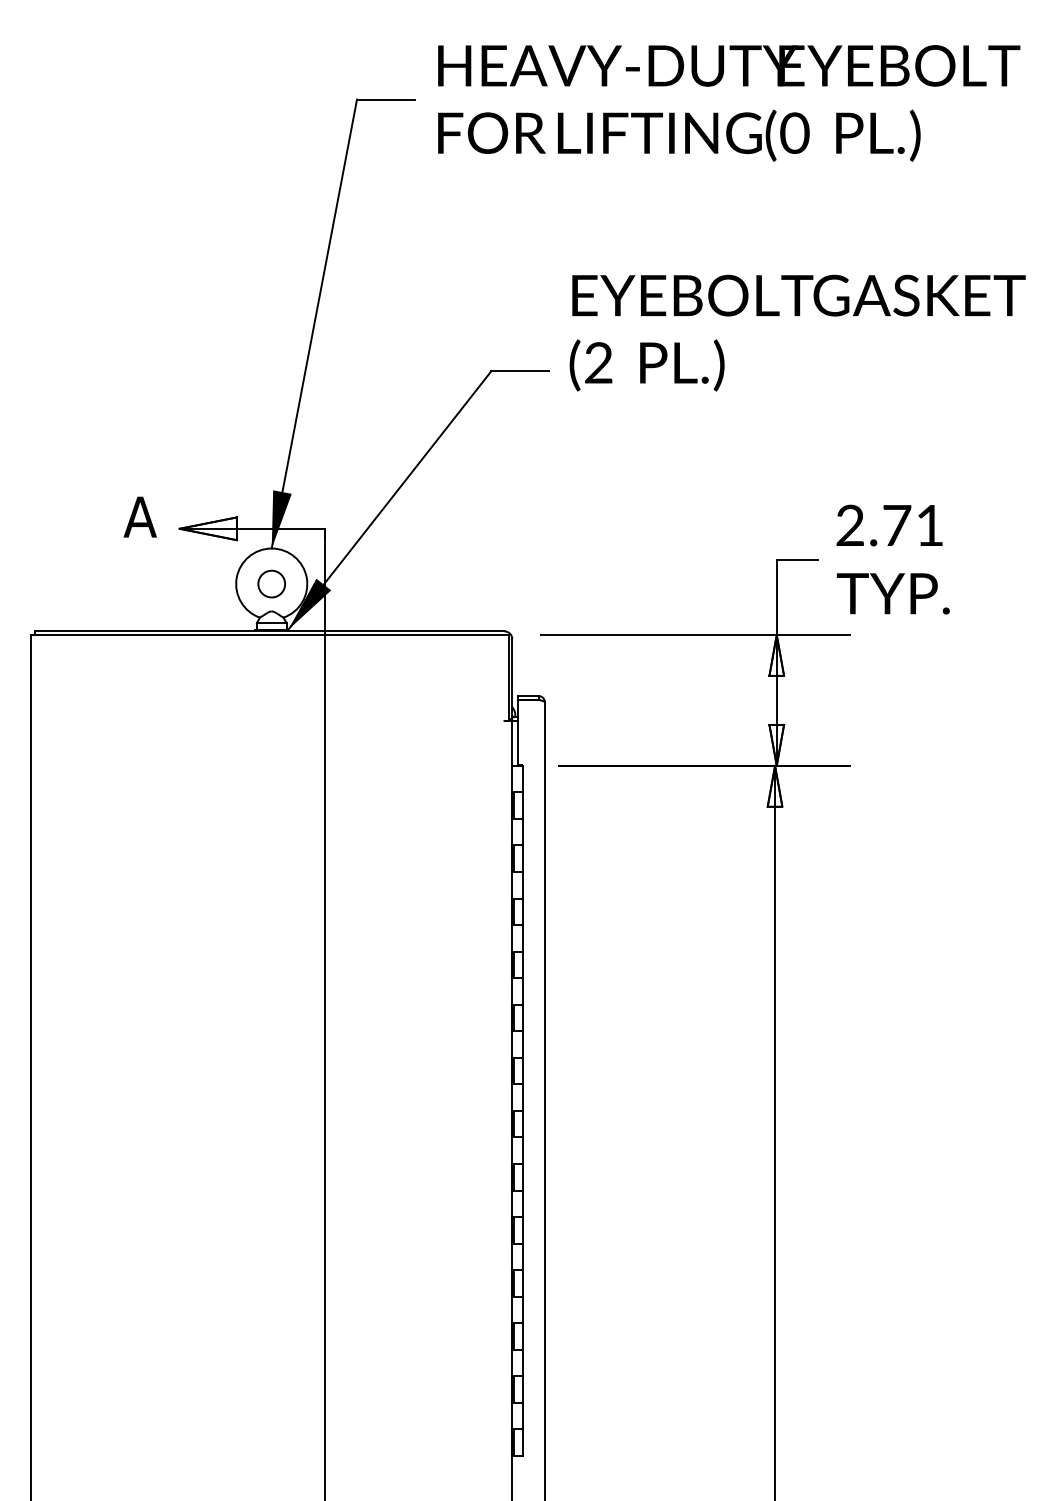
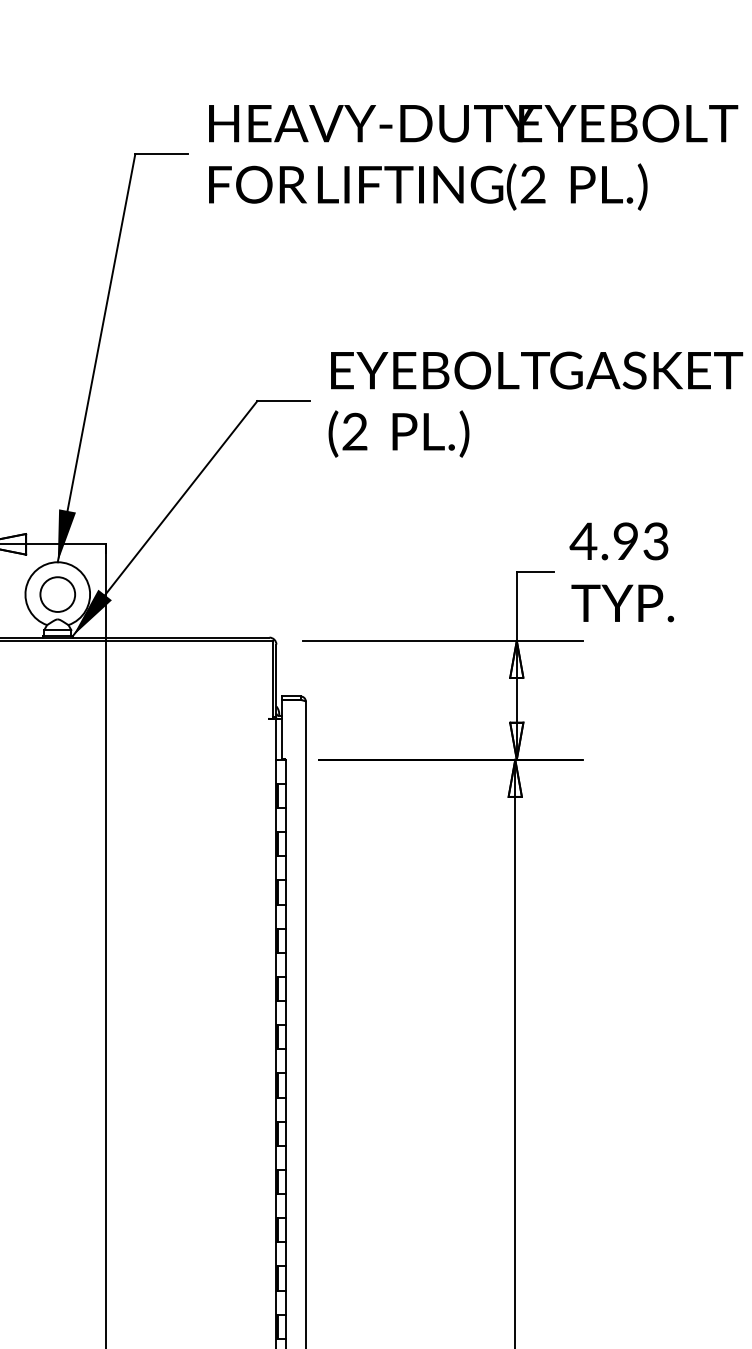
text: (794, 132) -> (532, 184), (0 -> (2
text: (797, 332) -> (535, 404), moved
text: (888, 525) -> (618, 541), 2.71 -> 4.93
circle: (271, 584) -> (57, 594), size x1.43

